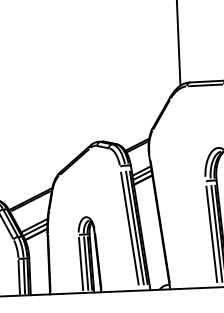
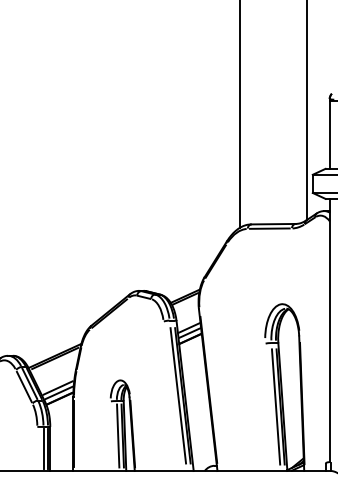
line: (129, 228) -> (171, 396), removed
line: (211, 233) -> (269, 406), removed
line: (80, 263) -> (111, 435), removed
line: (19, 276) -> (37, 448), removed

